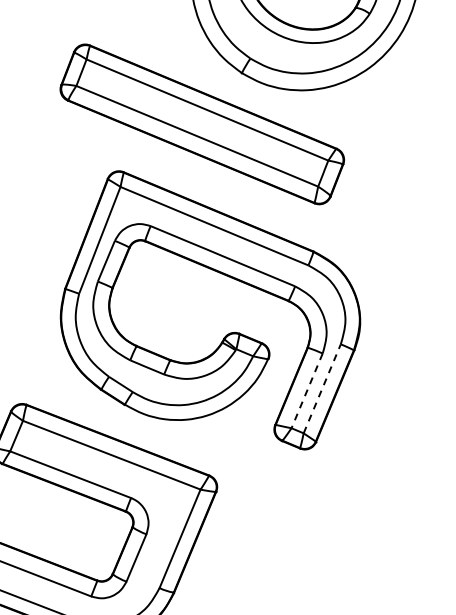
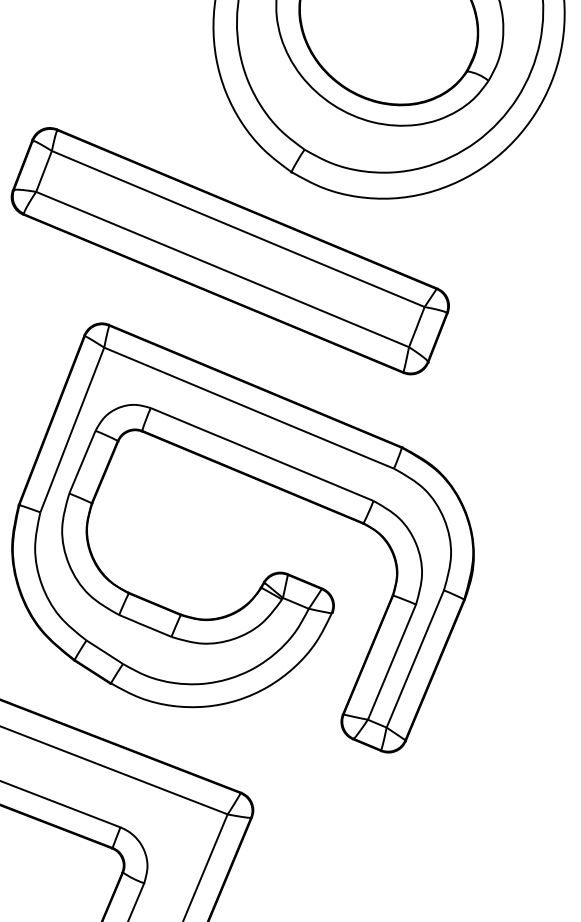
line: (322, 388) -> (415, 658), dashed -> solid
line: (307, 390) -> (392, 661), dashed -> solid

